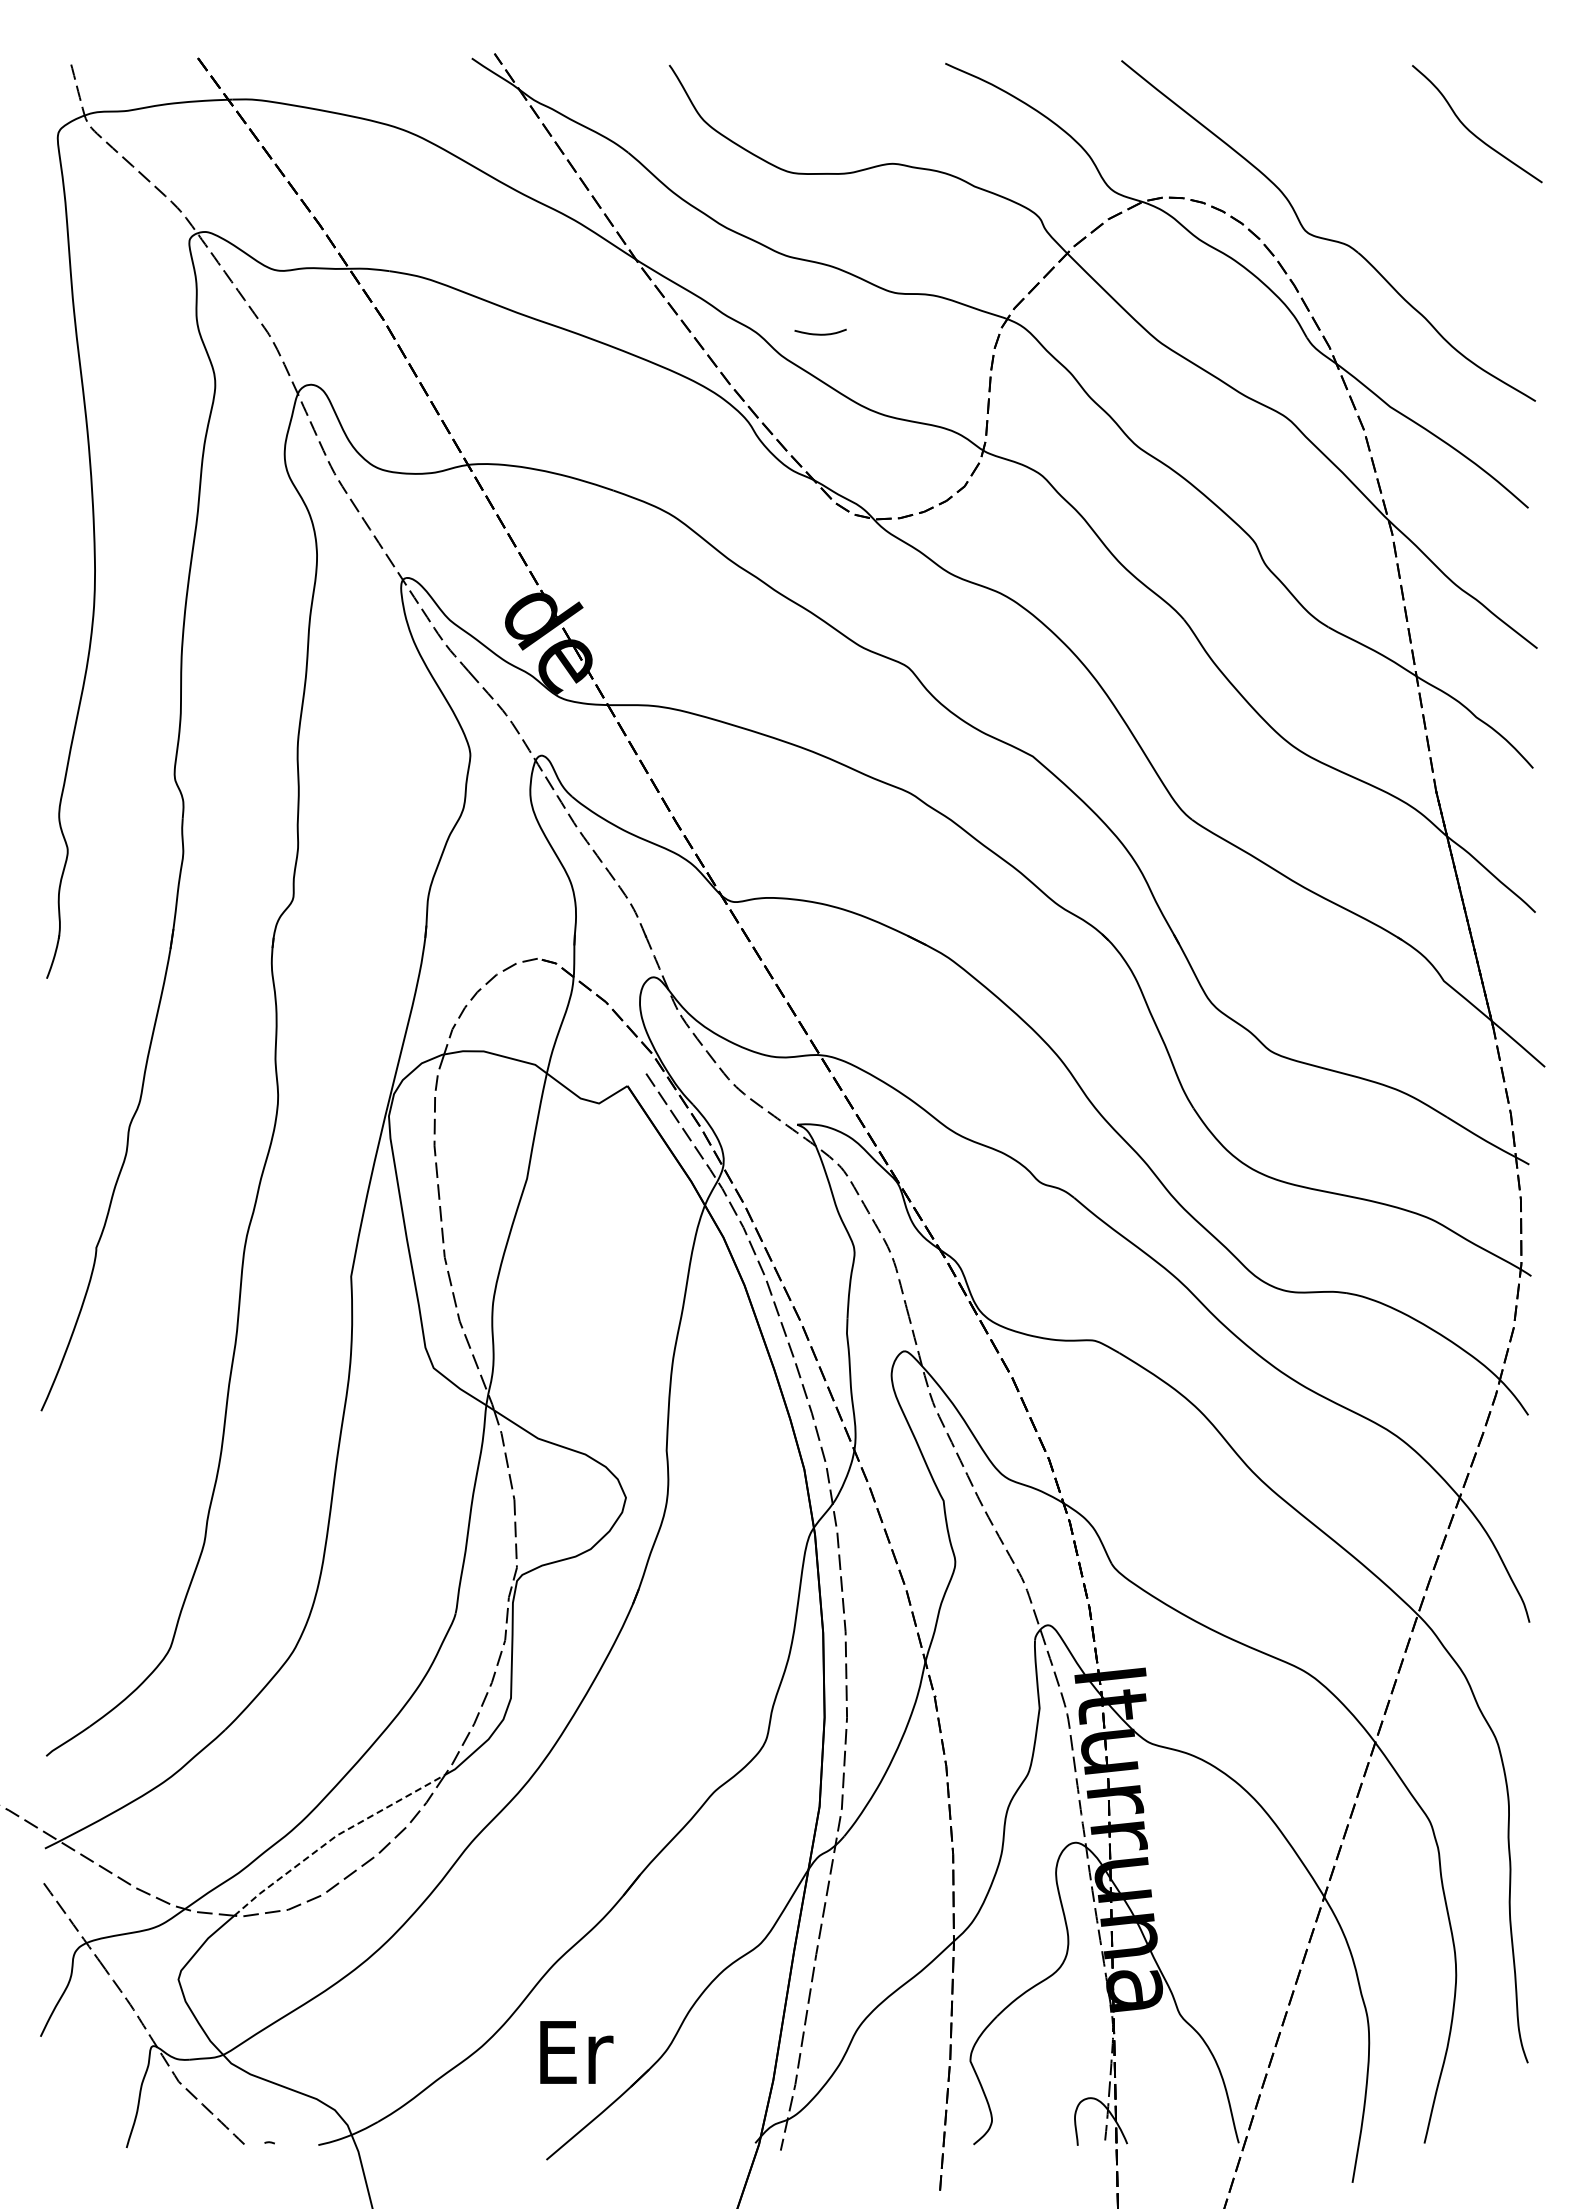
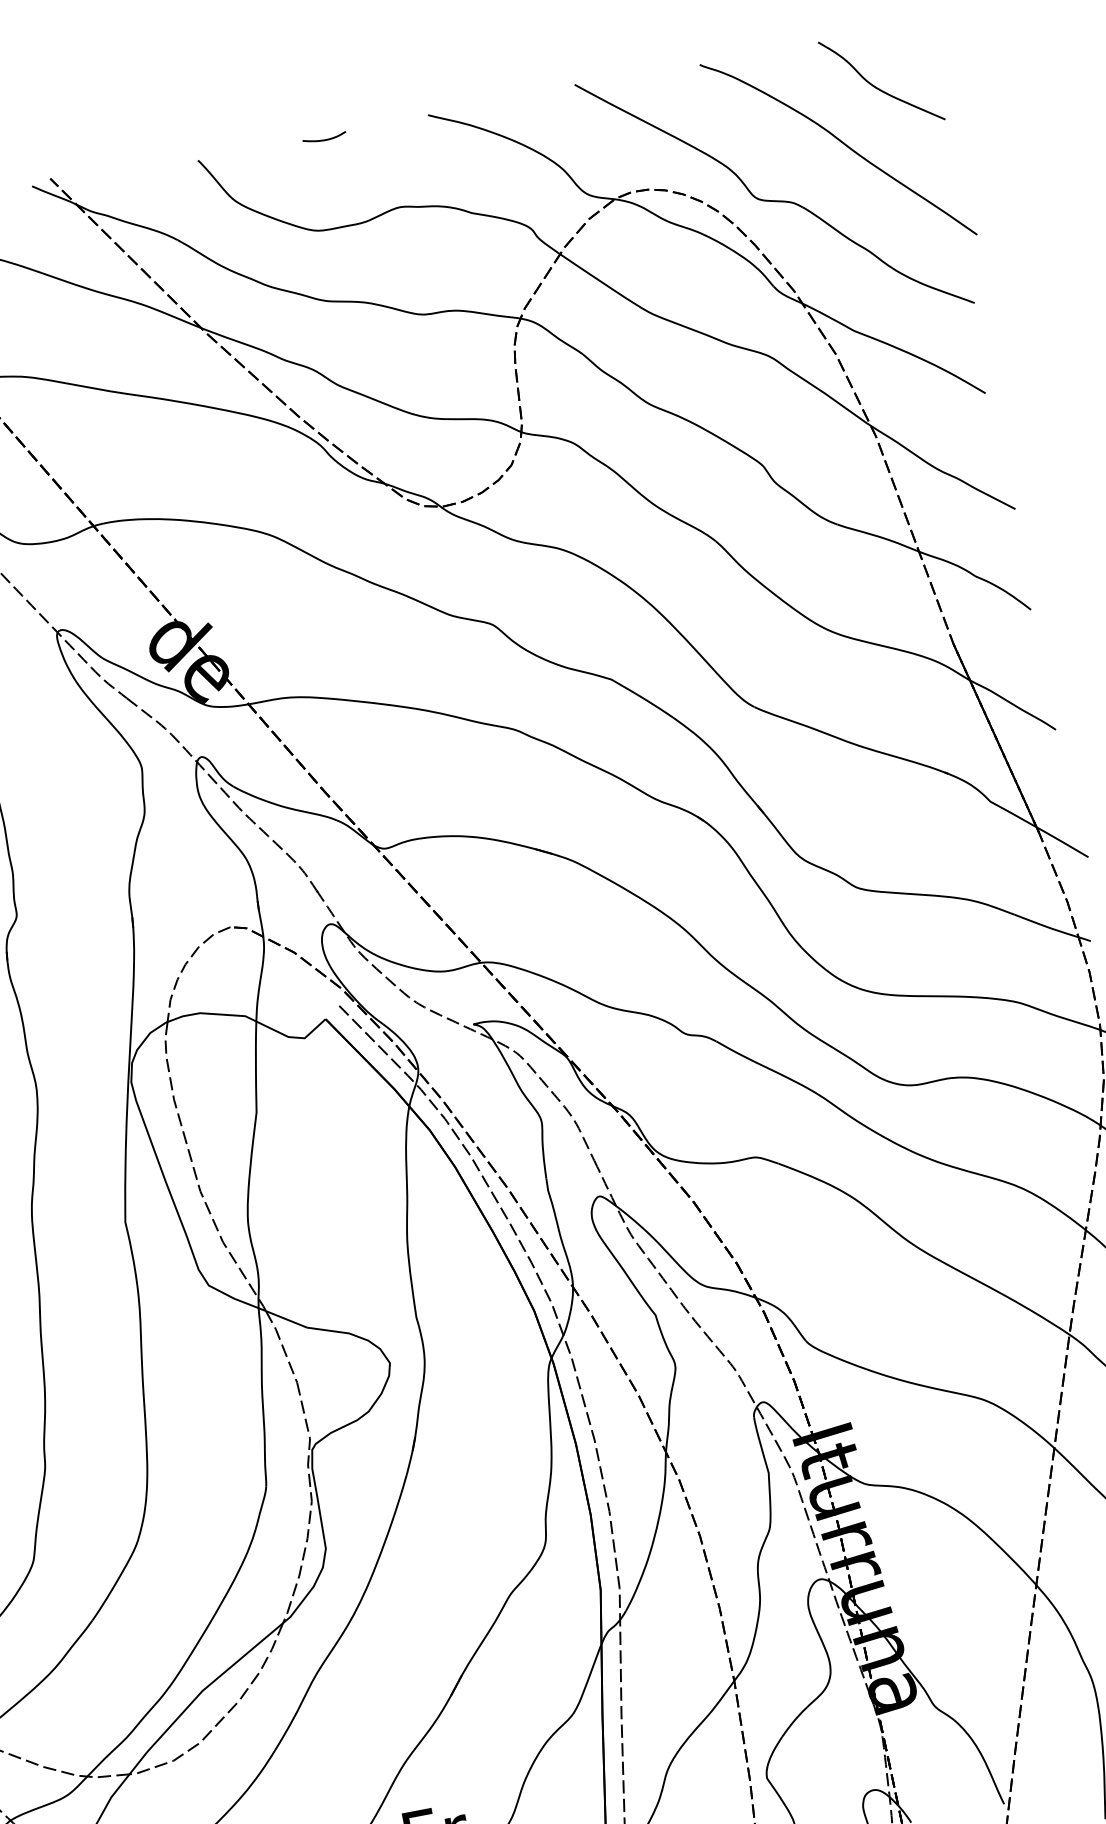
curve: (1417, 187) -> (841, 143), added
curve: (820, 333) -> (324, 139), moved
line: (334, 1837) -> (200, 1693), dashed -> solid

